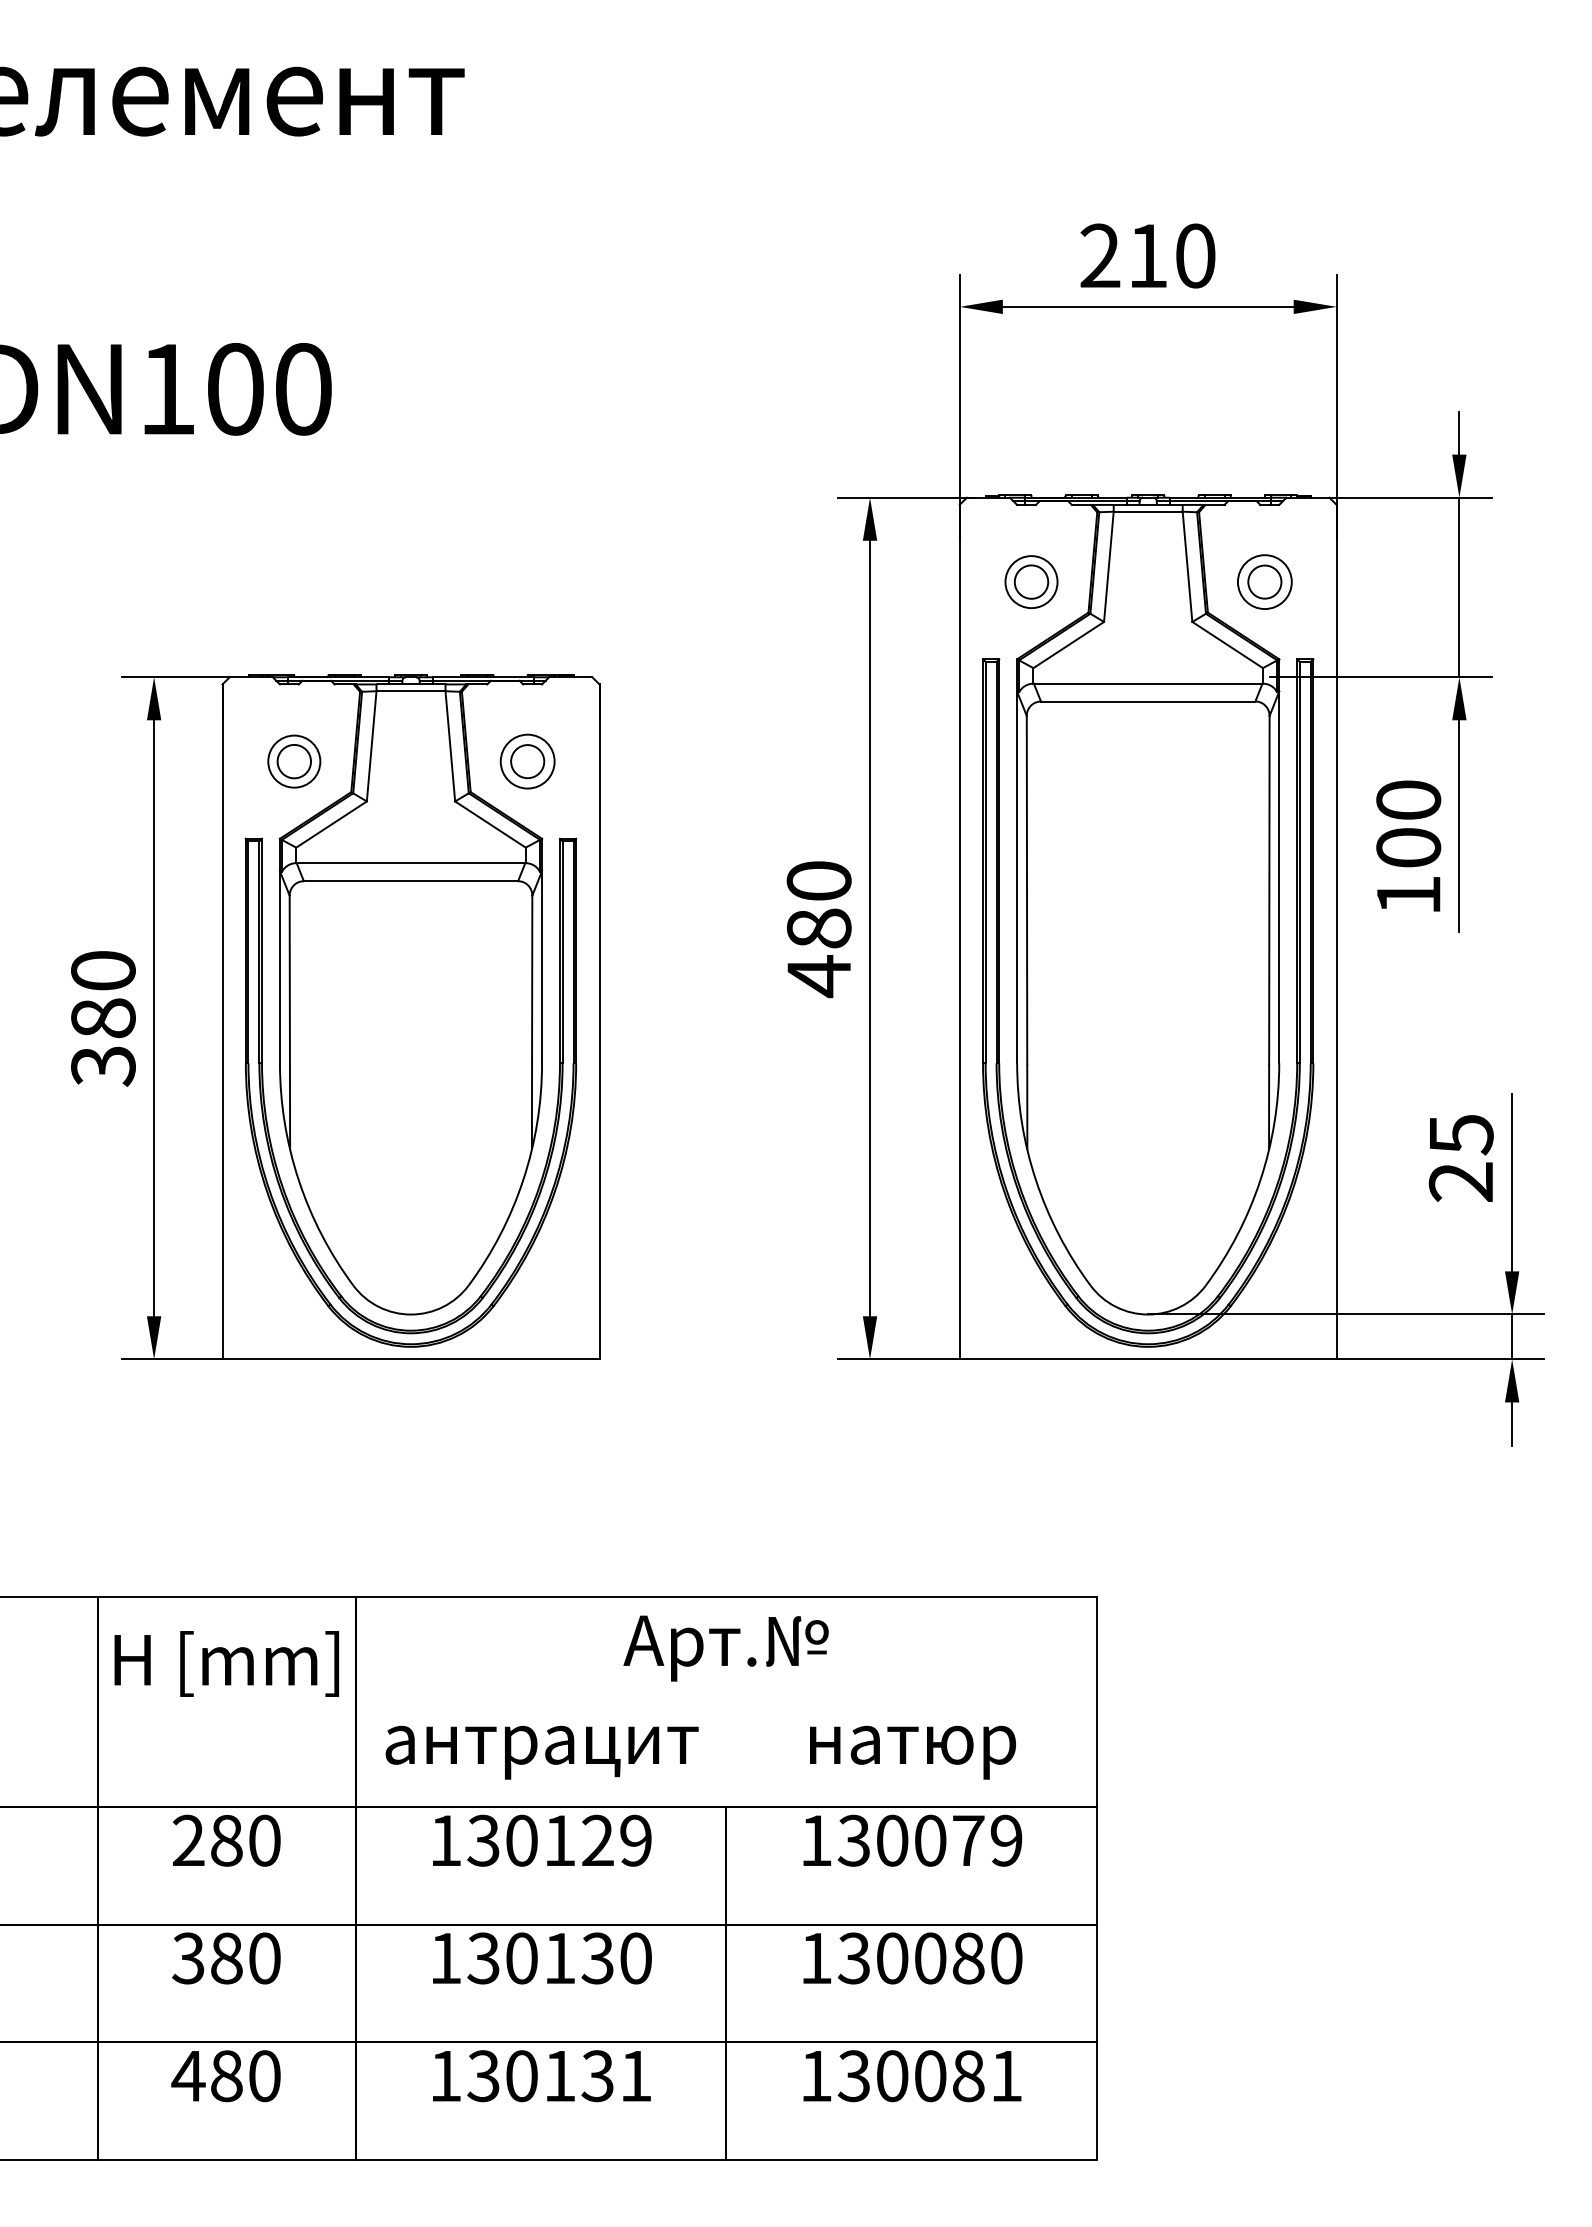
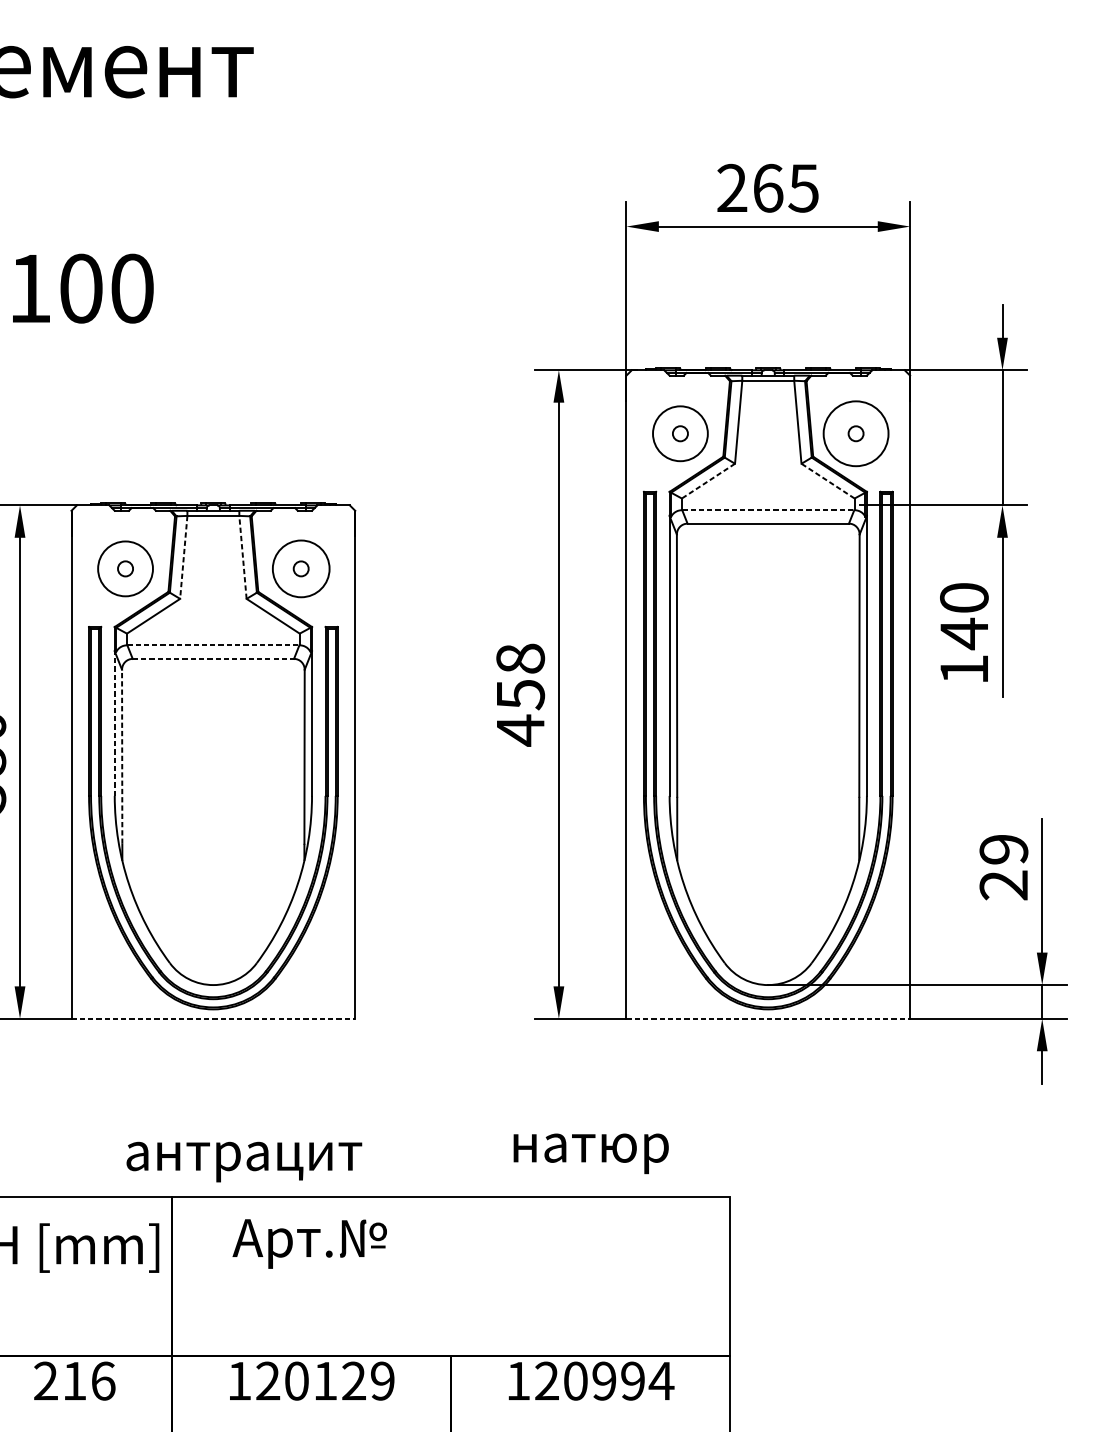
text: (1172, 255) -> (786, 187), 210 -> 265
circle: (1031, 581) -> (680, 433), size x0.6
circle: (1264, 581) -> (855, 433), size x0.6
circle: (1031, 582) -> (680, 434), size x1.4
circle: (1264, 582) -> (855, 434), size x1.6
line: (1227, 644) -> (827, 480), solid -> dashed
line: (1068, 645) -> (708, 481), solid -> dashed
line: (1148, 683) -> (768, 510), solid -> dashed
line: (450, 745) -> (243, 556), solid -> dashed
line: (371, 746) -> (183, 557), solid -> dashed
circle: (294, 761) -> (125, 568), size x0.6
circle: (294, 761) -> (125, 568), size x1.4
circle: (527, 761) -> (301, 568), size x0.6
circle: (527, 761) -> (301, 568), size x1.4
text: (1408, 847) -> (964, 633), 100 -> 140
line: (411, 863) -> (213, 645), solid -> dashed
line: (411, 881) -> (213, 659), solid -> dashed
text: (818, 905) -> (520, 677), 480 -> 458
line: (279, 966) -> (114, 723), solid -> dashed
line: (289, 1011) -> (121, 756), solid -> dashed
text: (1460, 1135) -> (1003, 850), 25 -> 29
line: (411, 1359) -> (213, 1018), solid -> dashed
line: (1148, 1359) -> (768, 1018), solid -> dashed
text: (725, 1648) -> (309, 1243), moved
text: (541, 1752) -> (243, 1161), moved
text: (912, 1752) -> (590, 1153), moved
text: (246, 1840) -> (89, 1380), 280 -> 216
text: (483, 1840) -> (267, 1380), 130129 -> 120129
text: (930, 1840) -> (604, 1380), 130079 -> 120994

